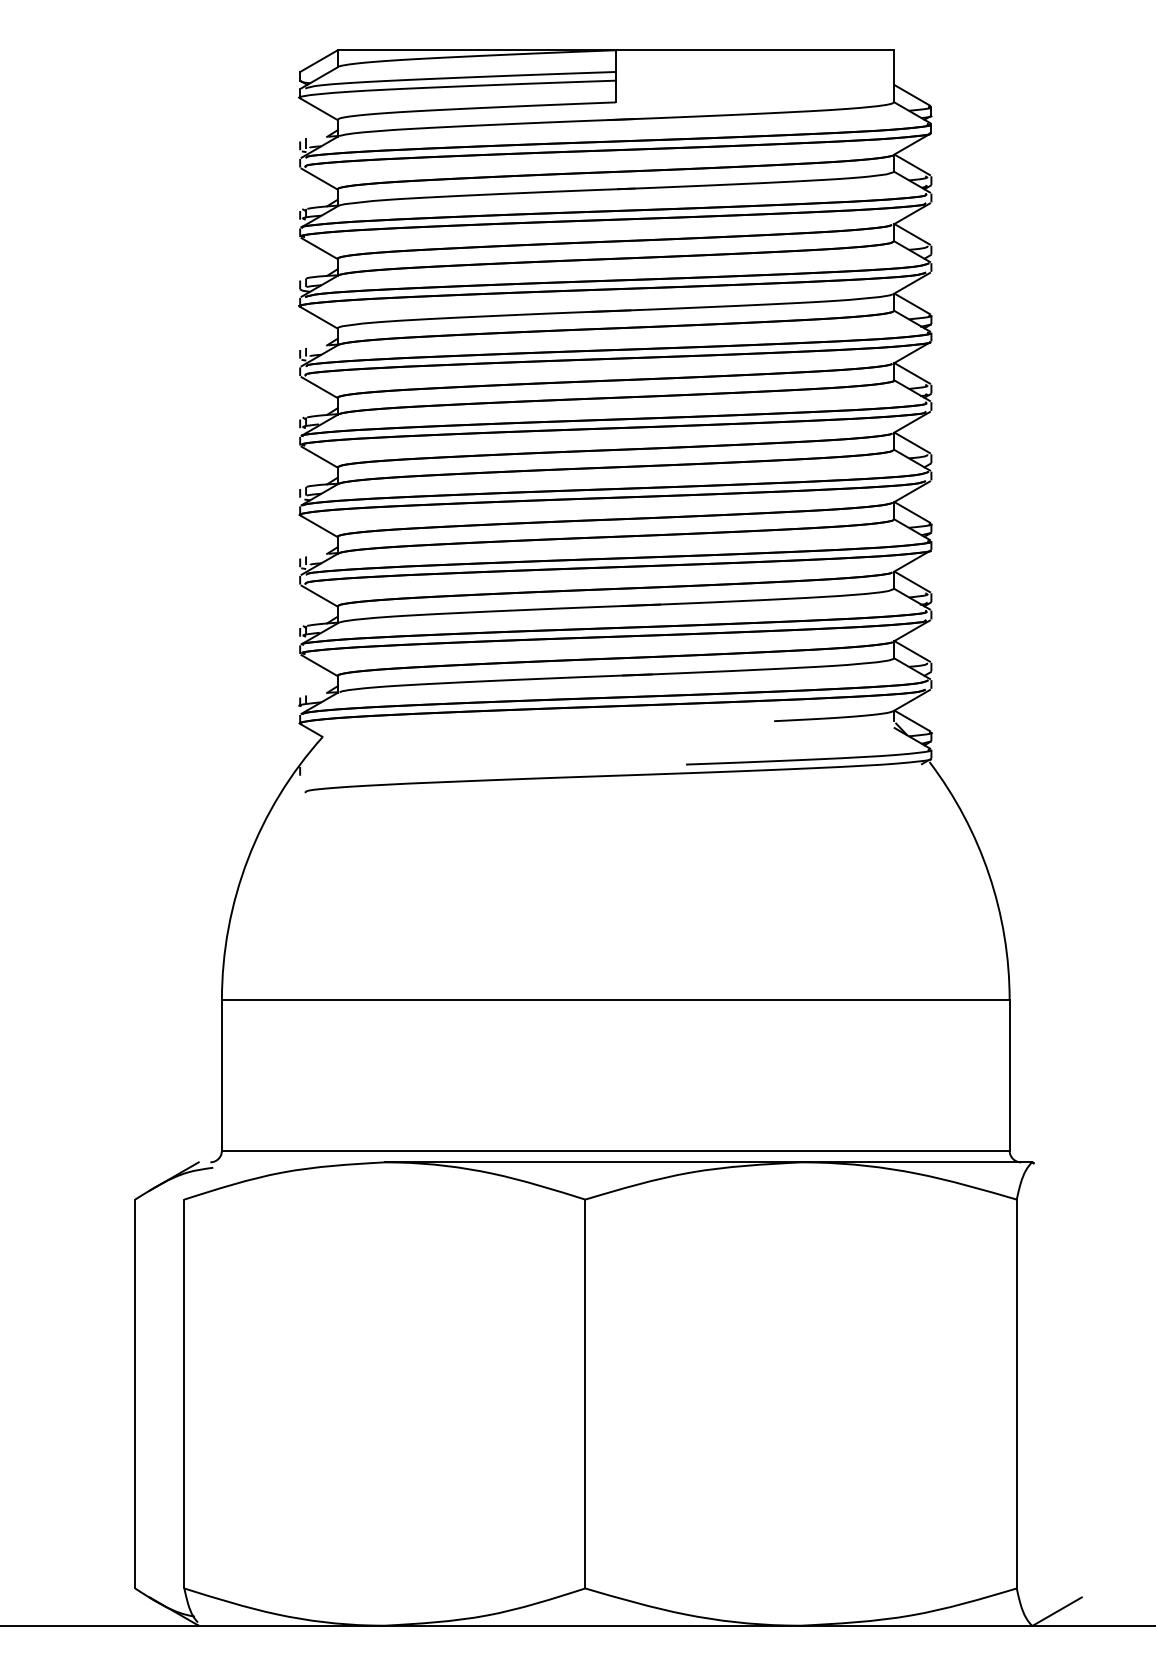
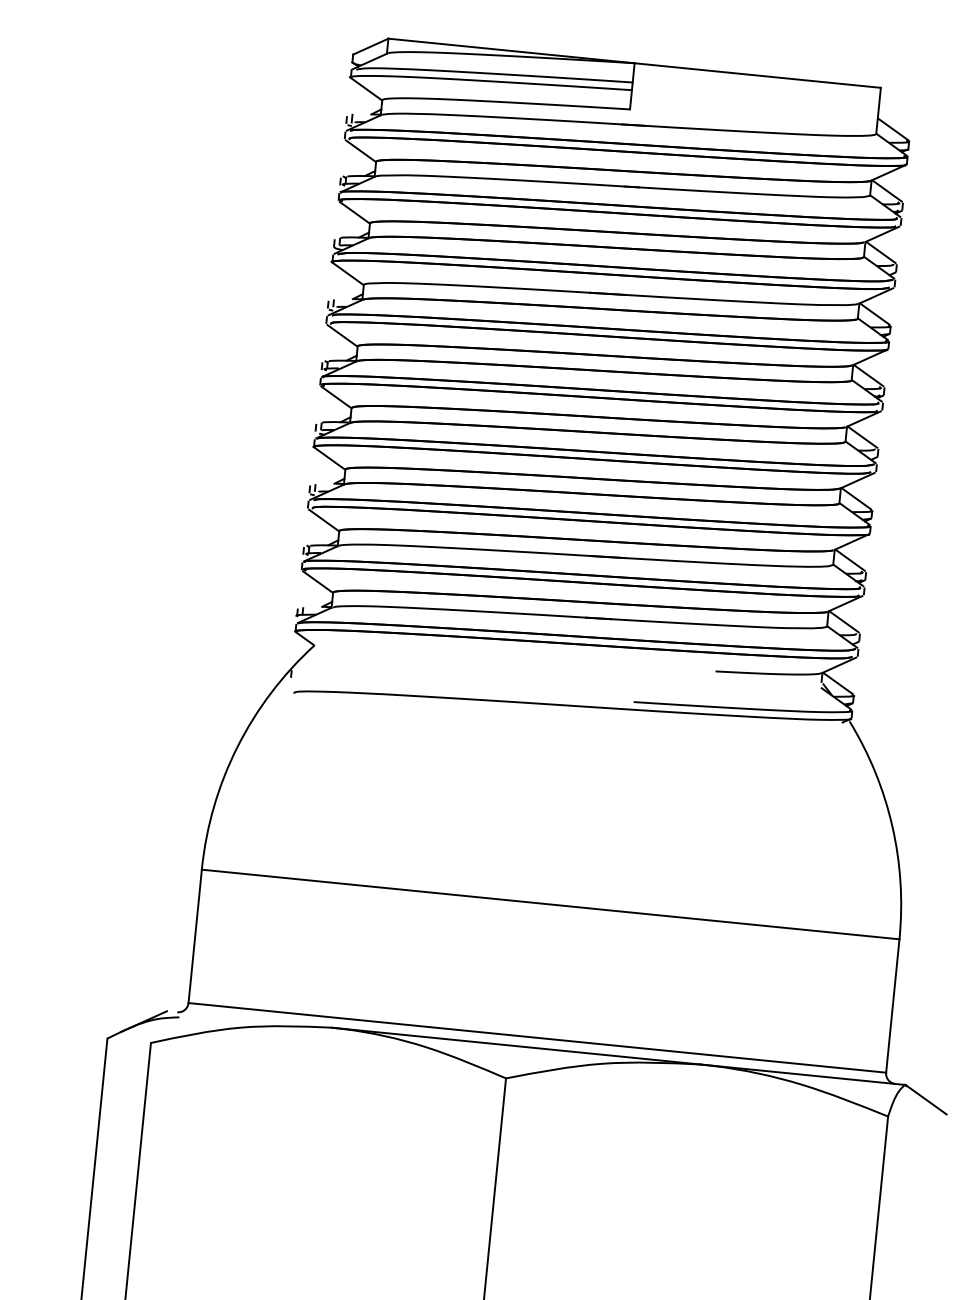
line: (1057, 1176) -> (926, 1099), added

